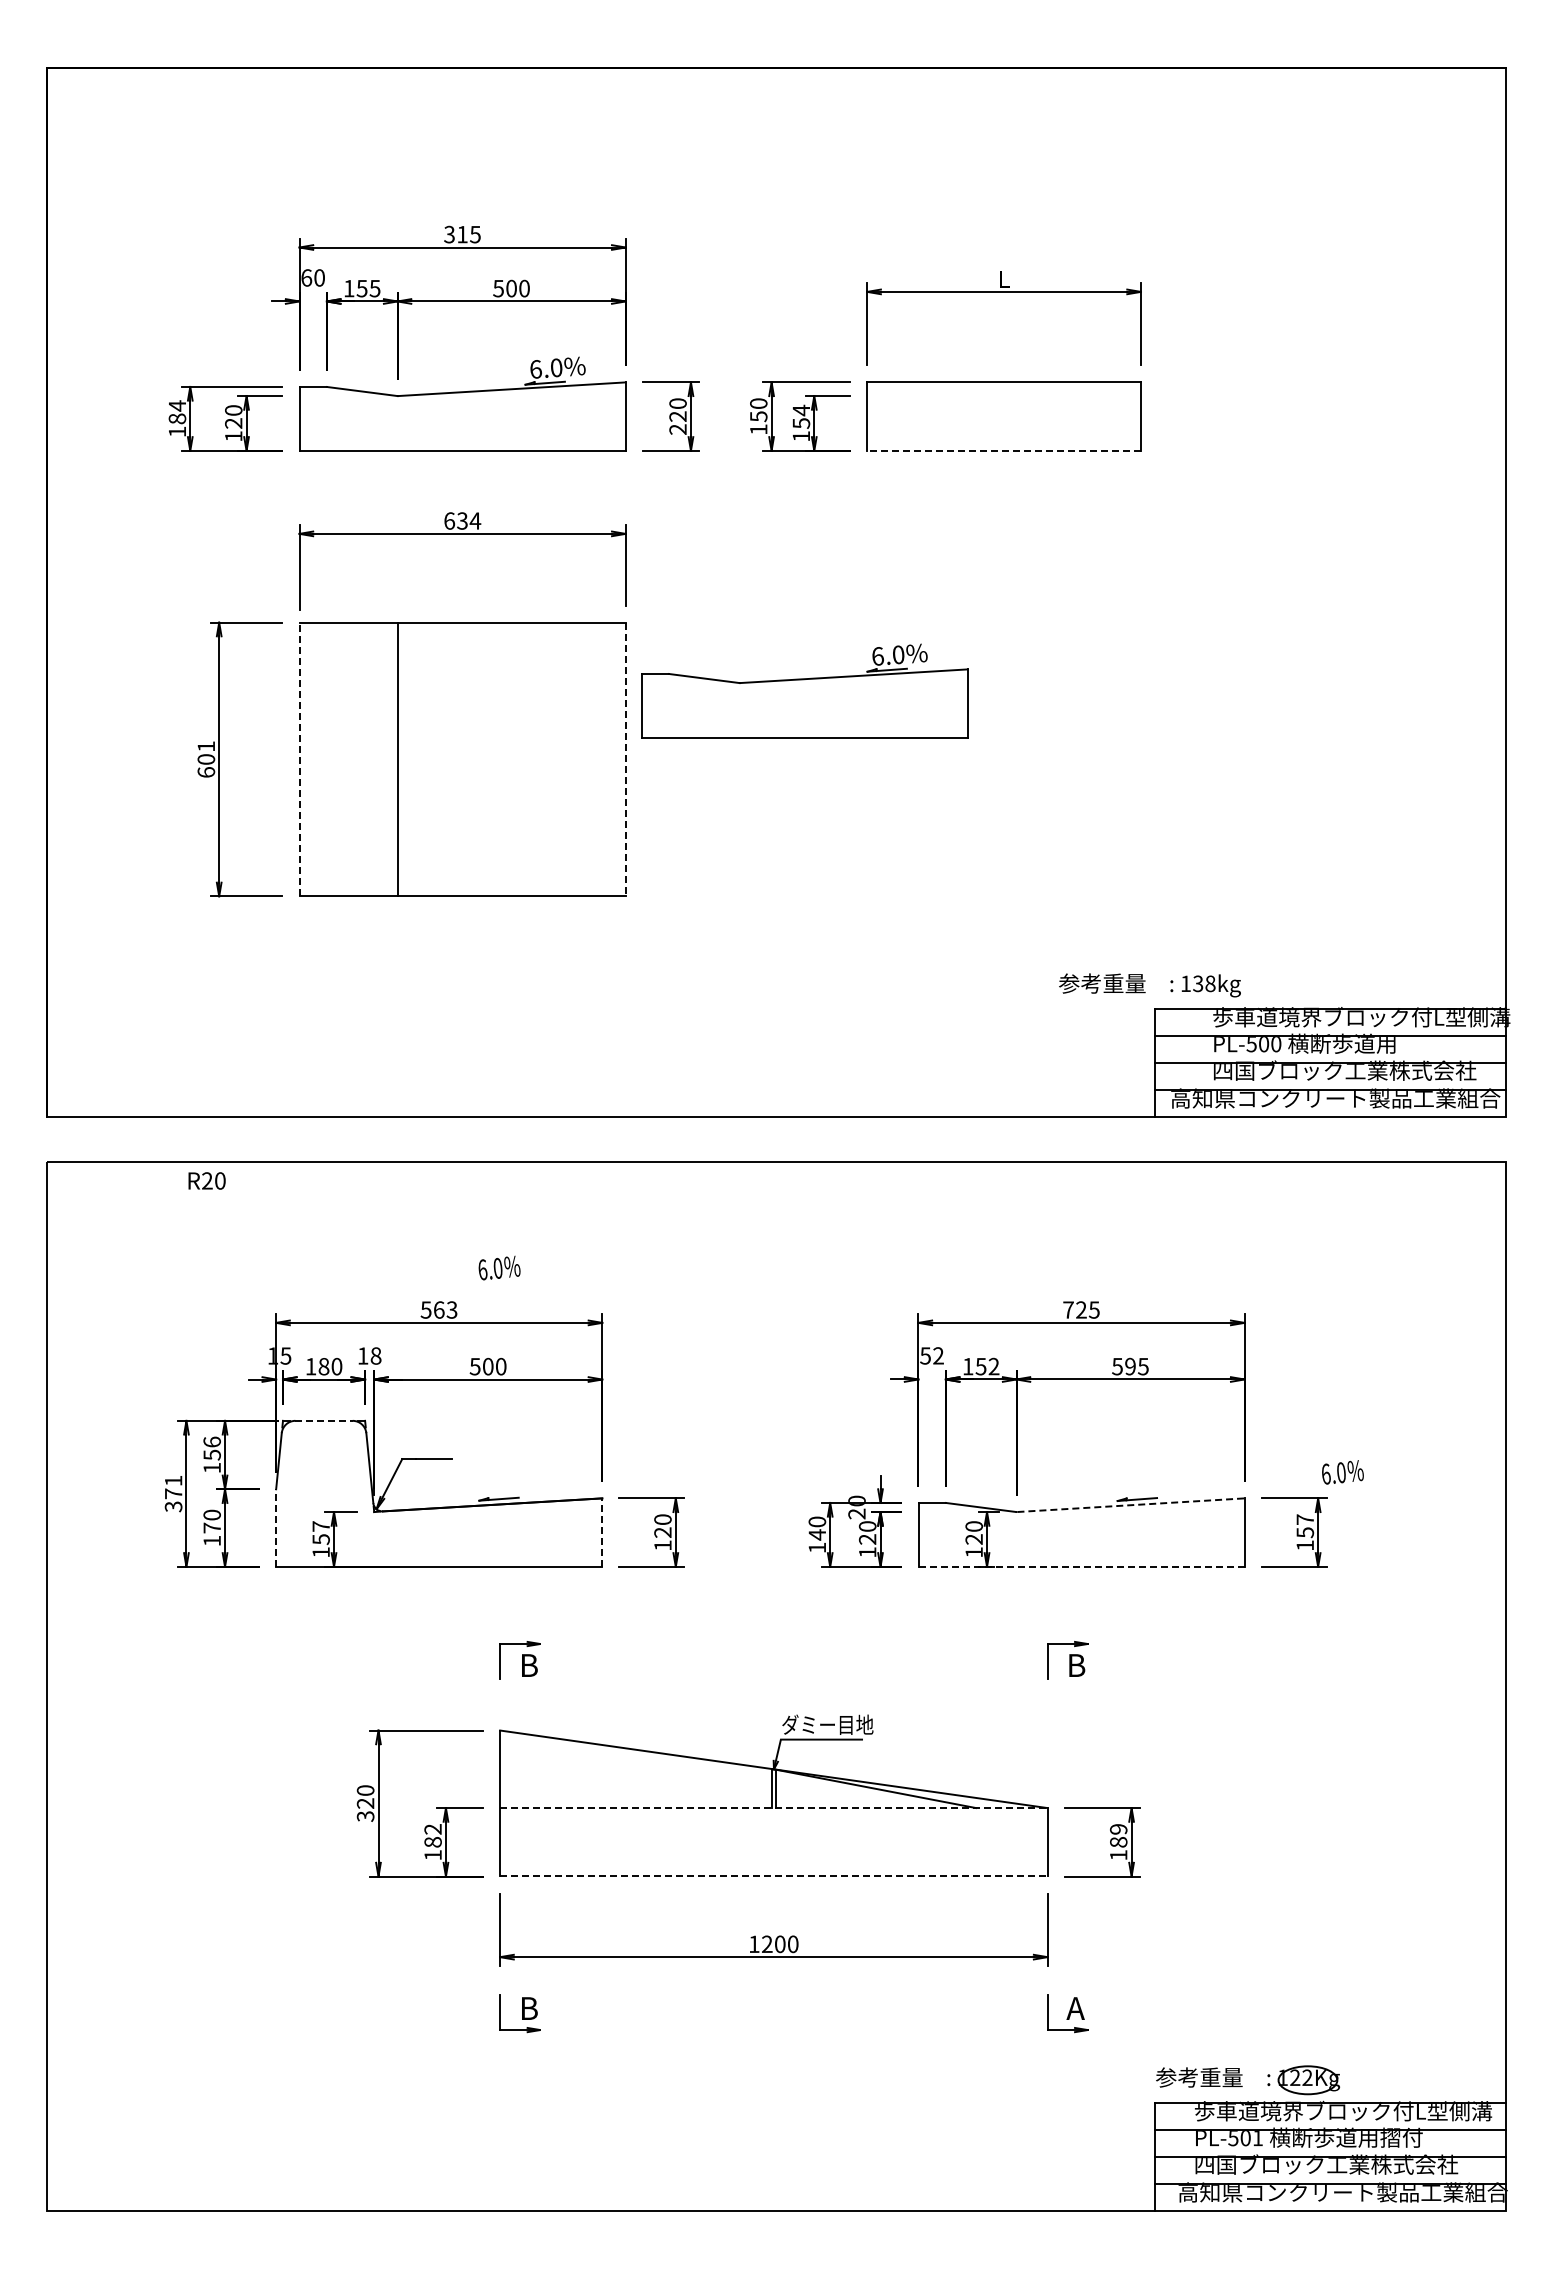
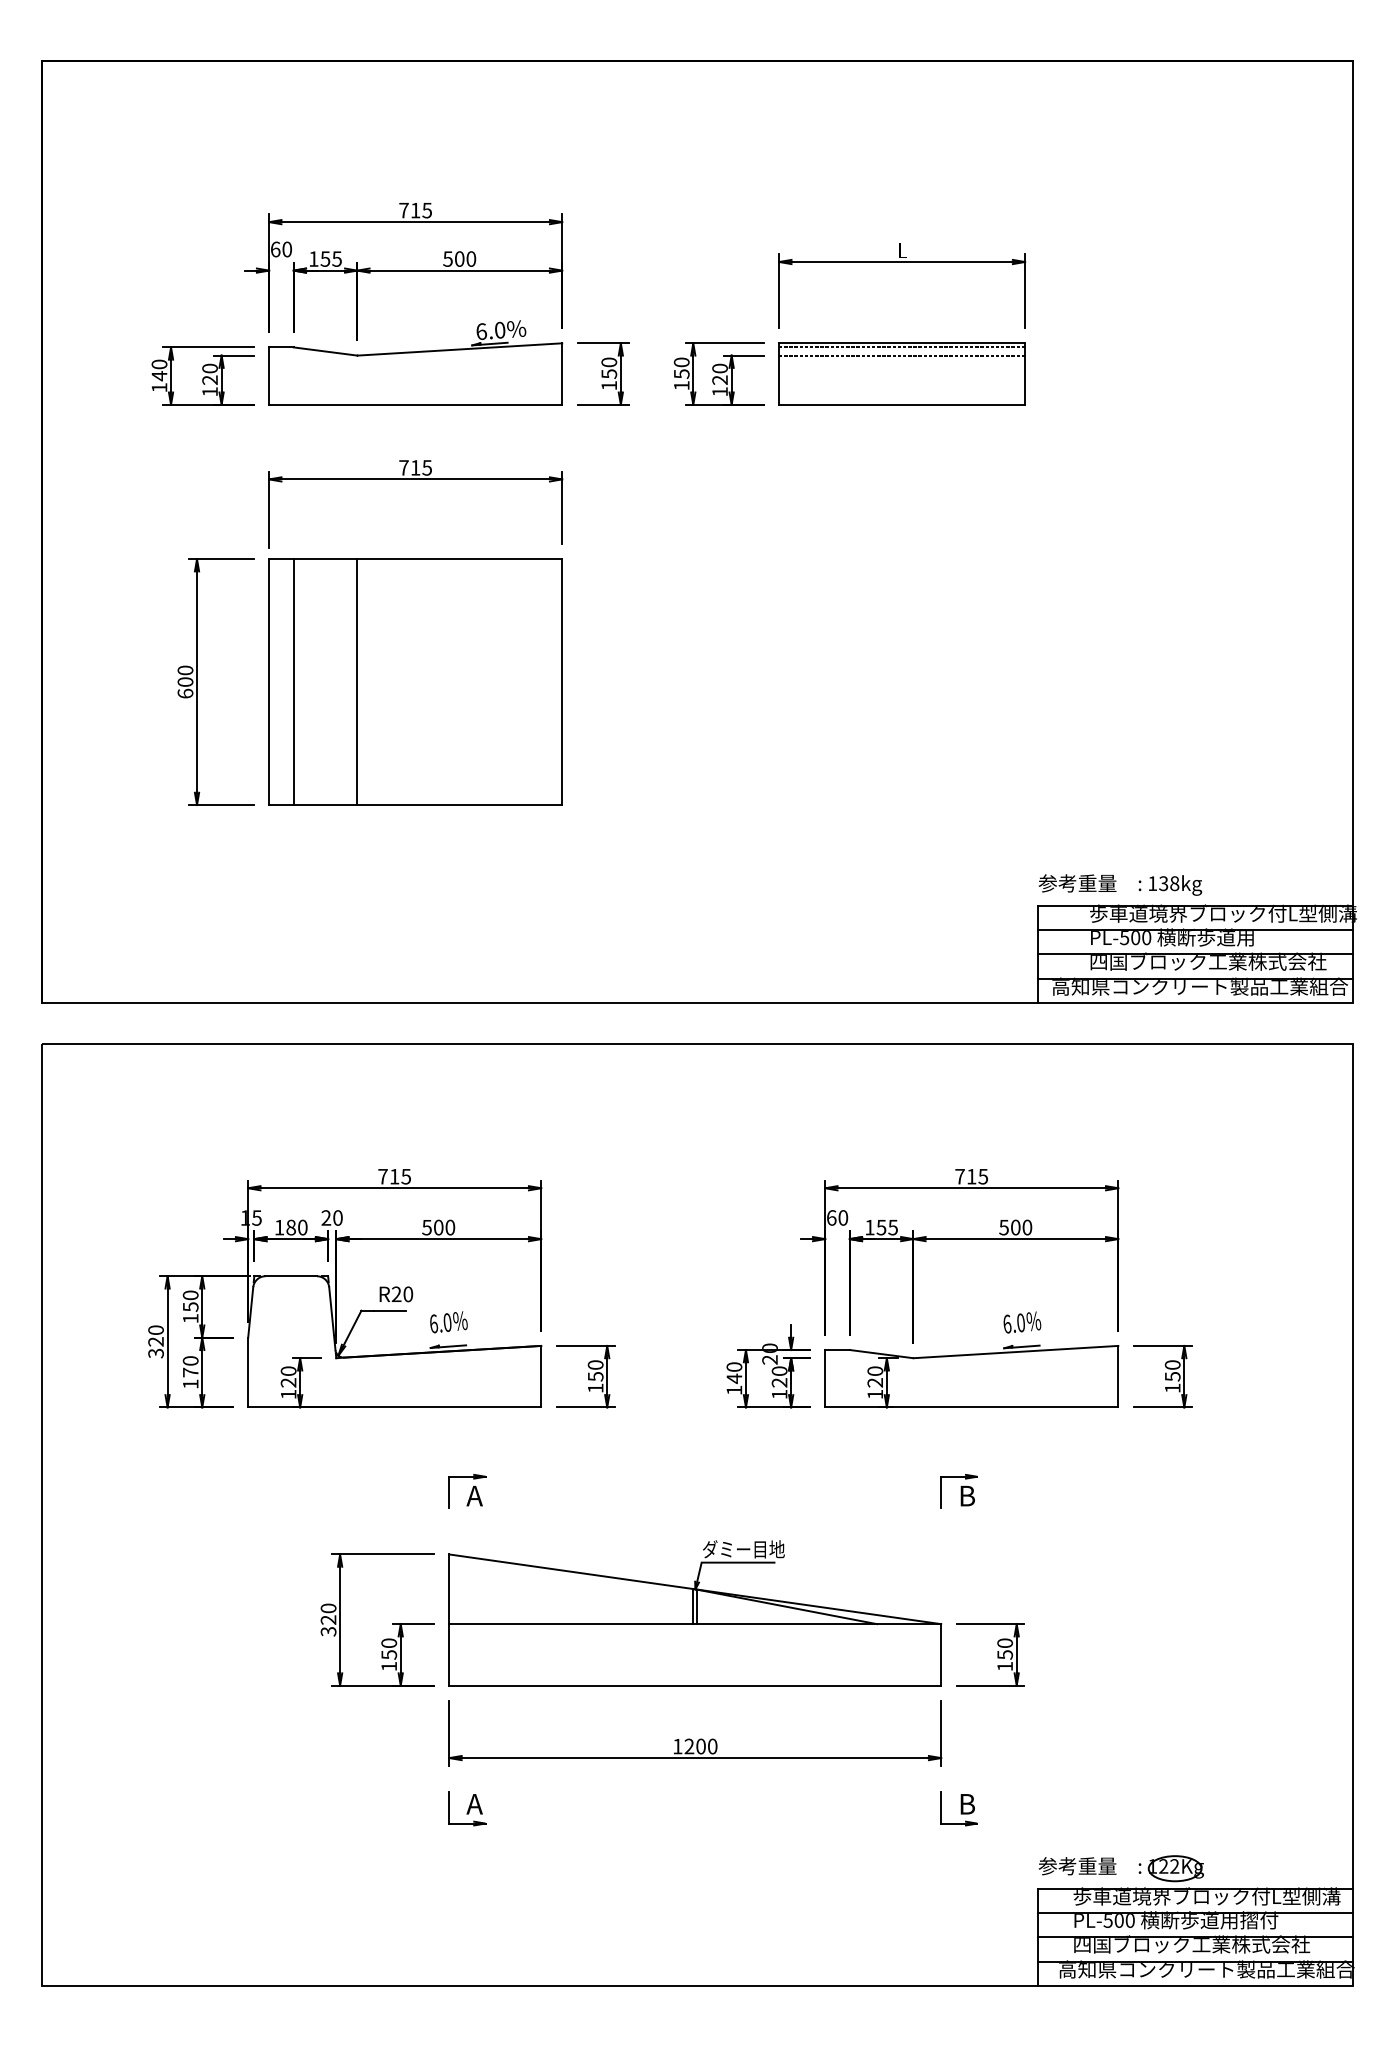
text: (449, 234) -> (403, 210), 315 -> 715
line: (1003, 386) -> (901, 347), added
line: (1003, 396) -> (901, 355), added
text: (177, 412) -> (159, 370), 184 -> 140
text: (801, 416) -> (720, 373), 154 -> 120
text: (677, 422) -> (608, 379), 220 -> 150
line: (1004, 450) -> (902, 404), dashed -> solid
text: (462, 520) -> (415, 467), 634 -> 715
part: (804, 690) -> (722, 620), removed
text: (206, 746) -> (185, 670), 601 -> 600
line: (299, 759) -> (269, 682), dashed -> solid
line: (326, 759) -> (293, 682), added
line: (625, 759) -> (562, 682), dashed -> solid
text: (1149, 985) -> (1119, 885), moved
text: (206, 1180) -> (395, 1293), moved
text: (499, 1267) -> (448, 1321), moved
text: (438, 1309) -> (394, 1176), 563 -> 715
text: (1081, 1309) -> (971, 1176), 725 -> 715
text: (369, 1355) -> (332, 1217), 18 -> 20
text: (931, 1355) -> (836, 1217), 52 -> 60
text: (993, 1366) -> (892, 1227), 152 -> 155
text: (1136, 1366) -> (1021, 1227), 595 -> 500
line: (324, 1420) -> (291, 1275), dashed -> solid
text: (211, 1441) -> (190, 1294), 156 -> 150
text: (1342, 1472) -> (1022, 1322), moved
text: (173, 1487) -> (155, 1336), 371 -> 320
line: (1131, 1505) -> (1016, 1352), dashed -> solid
text: (1305, 1519) -> (1172, 1364), 157 -> 150
line: (276, 1528) -> (248, 1372), dashed -> solid
line: (602, 1532) -> (541, 1376), dashed -> solid
text: (662, 1532) -> (595, 1376), 120 -> 150
text: (320, 1533) -> (288, 1377), 157 -> 120
line: (1081, 1566) -> (971, 1407), dashed -> solid
text: (528, 1665) -> (474, 1496), B -> A
line: (773, 1808) -> (695, 1624), dashed -> solid
text: (432, 1835) -> (388, 1648), 182 -> 150
text: (1118, 1835) -> (1004, 1648), 189 -> 150
line: (773, 1876) -> (695, 1685), dashed -> solid
text: (528, 2008) -> (474, 1804), B -> A
text: (1075, 2008) -> (966, 1804), A -> B
text: (1258, 2138) -> (1130, 1921), PL-501 -> PL-500

